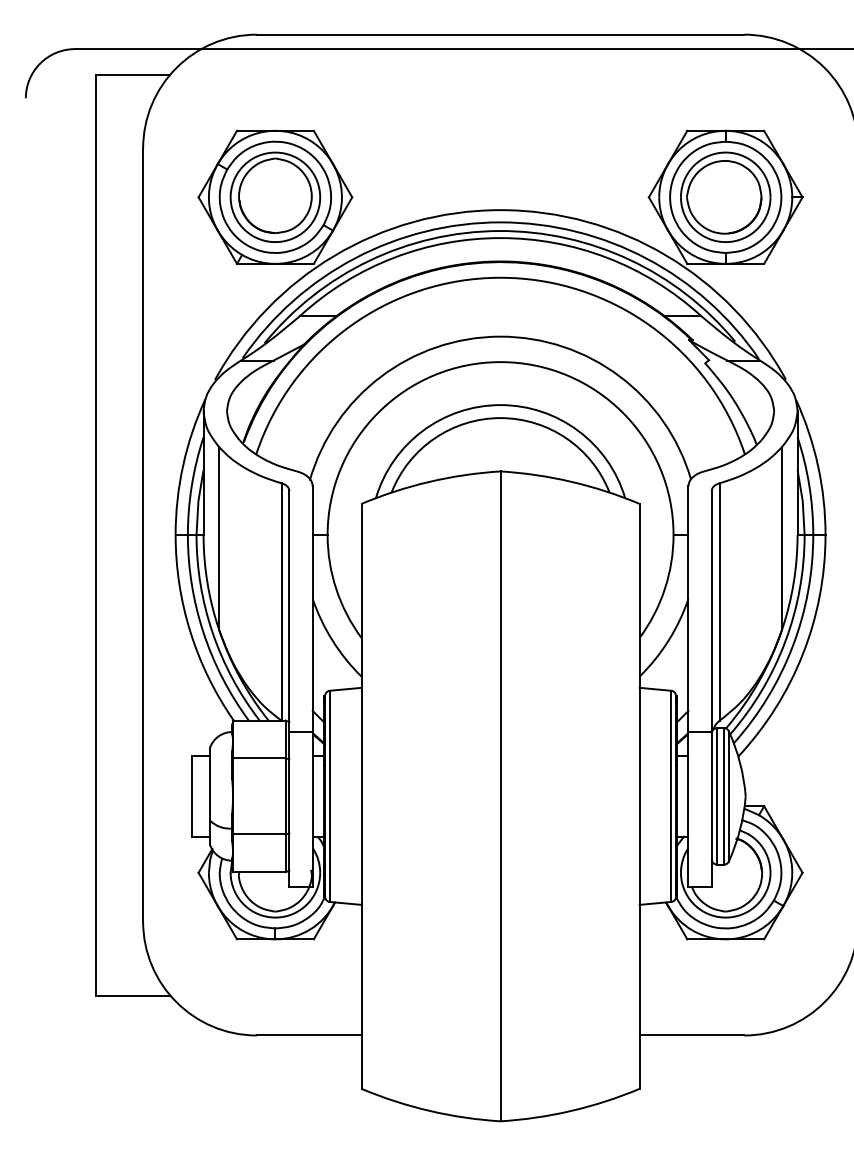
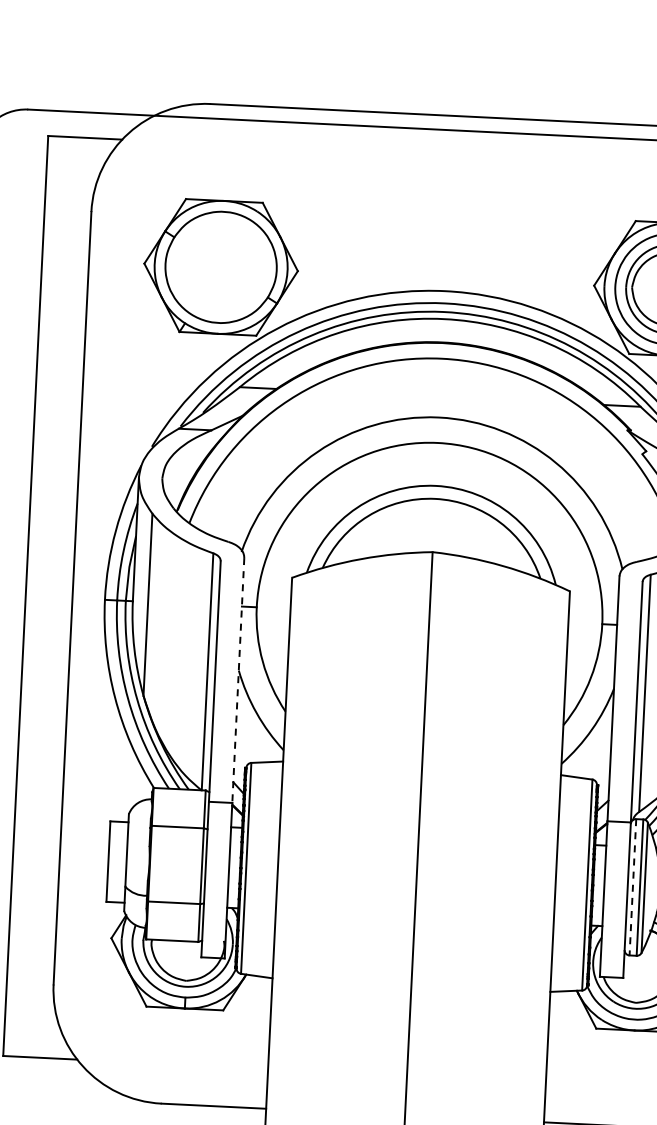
part: (275, 196) -> (221, 266), removed
line: (312, 609) -> (238, 680), solid -> dashed
line: (716, 796) -> (632, 887), solid -> dashed

